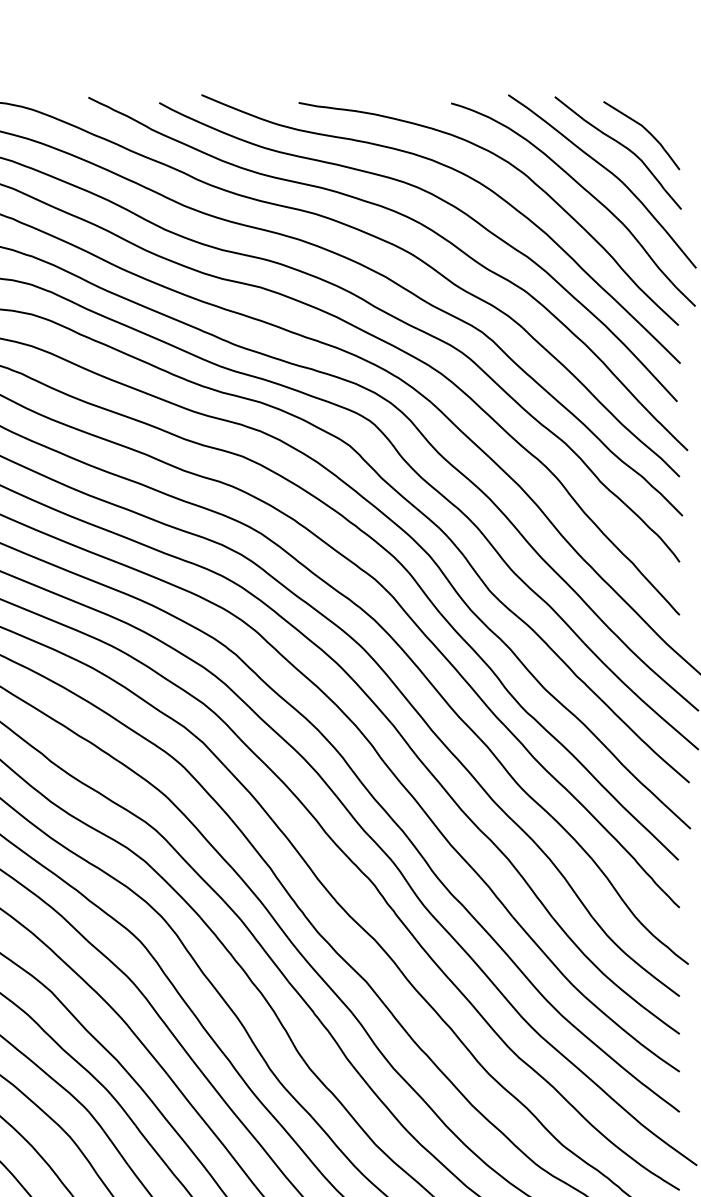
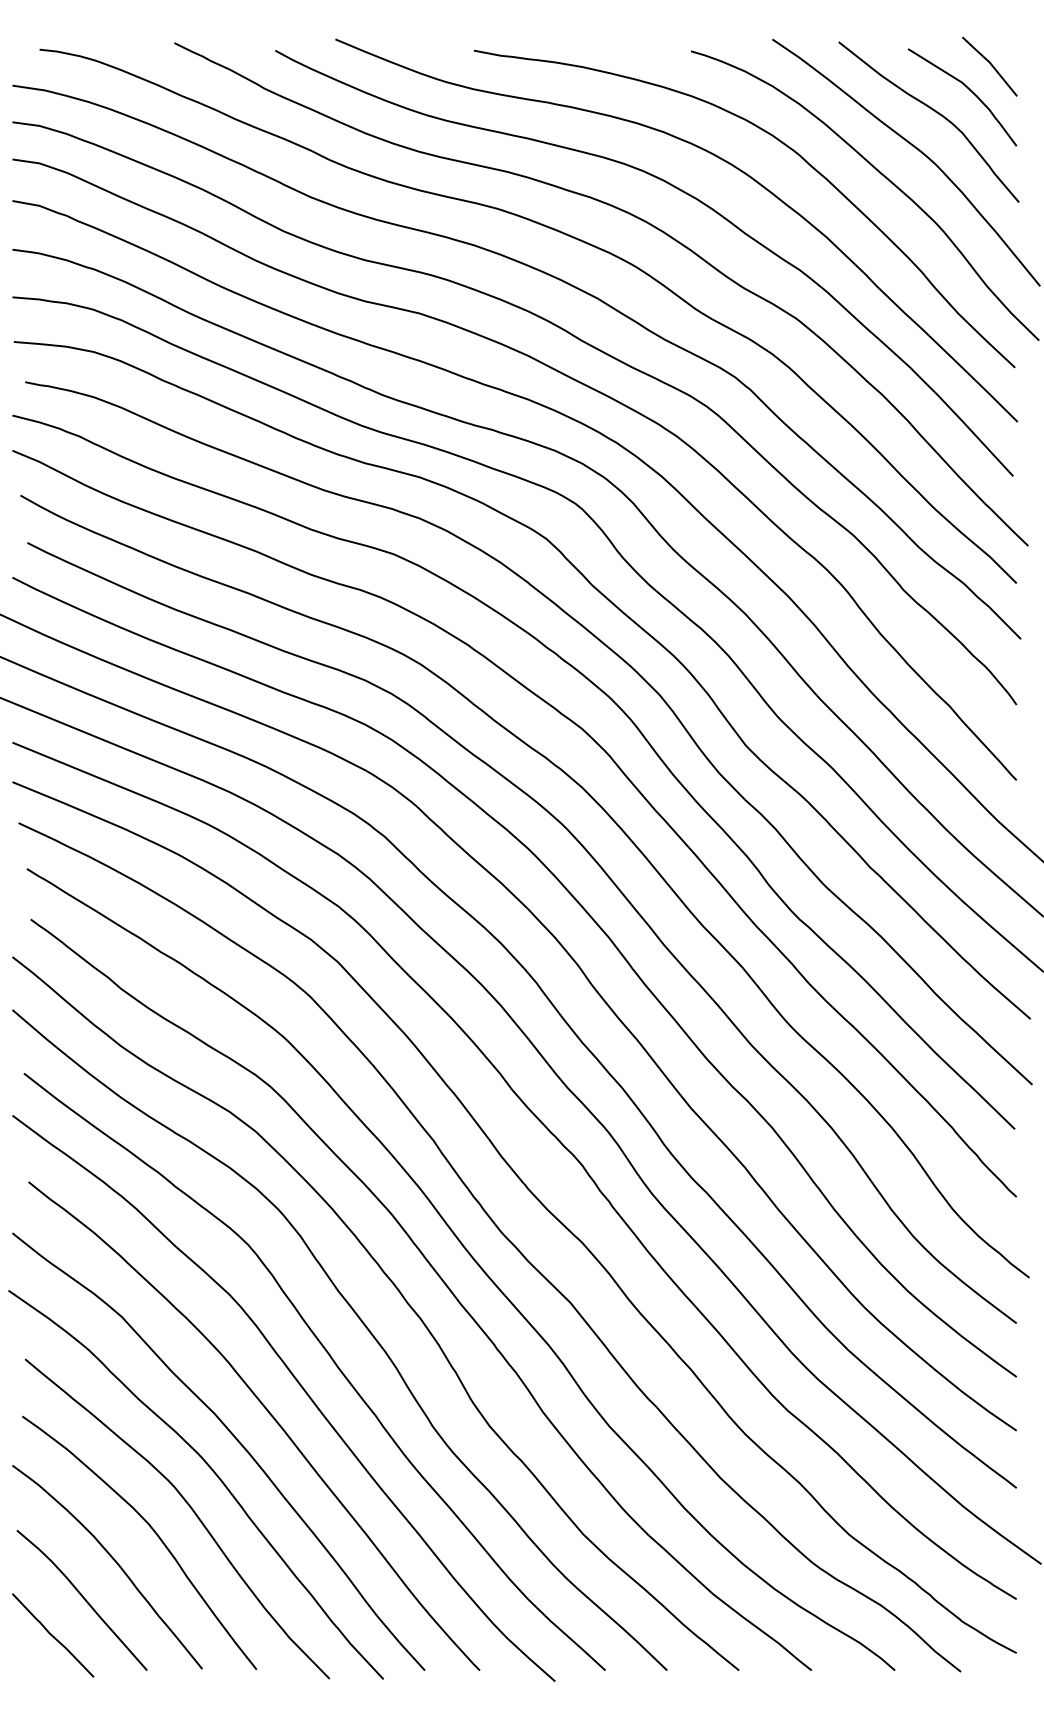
line: (661, 113) -> (990, 65), added

